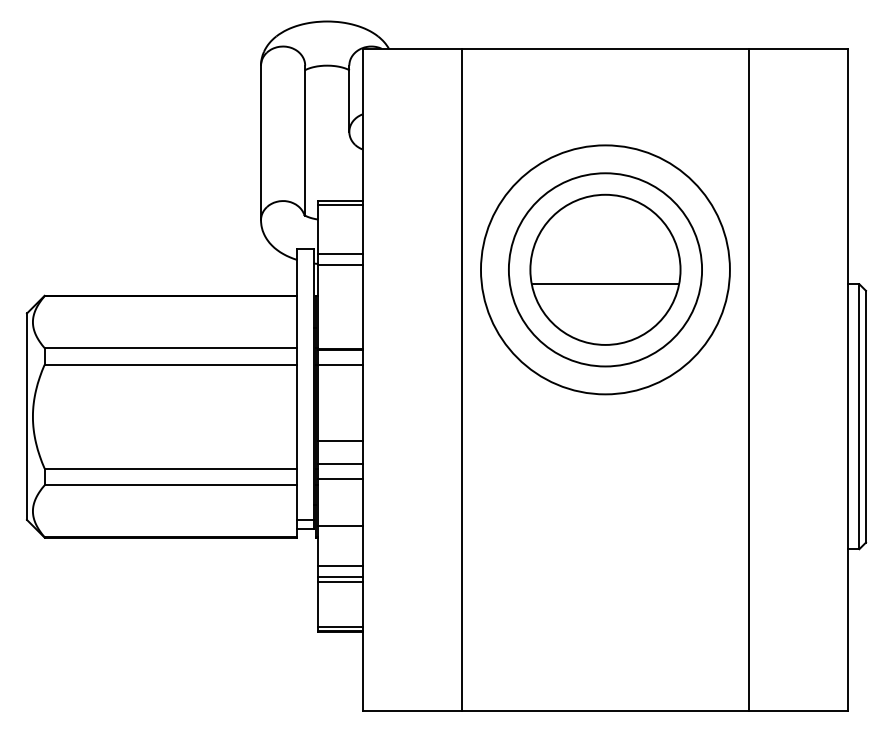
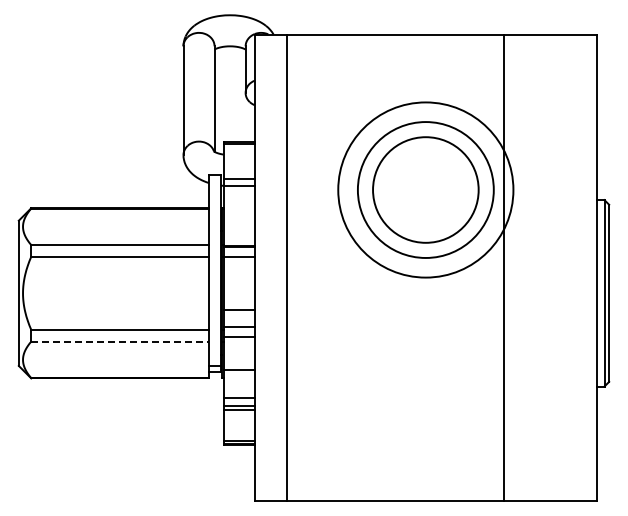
line: (604, 284) -> (425, 200), removed
line: (461, 380) -> (286, 267), moved
line: (748, 380) -> (503, 267), moved
line: (171, 485) -> (120, 341), solid -> dashed

